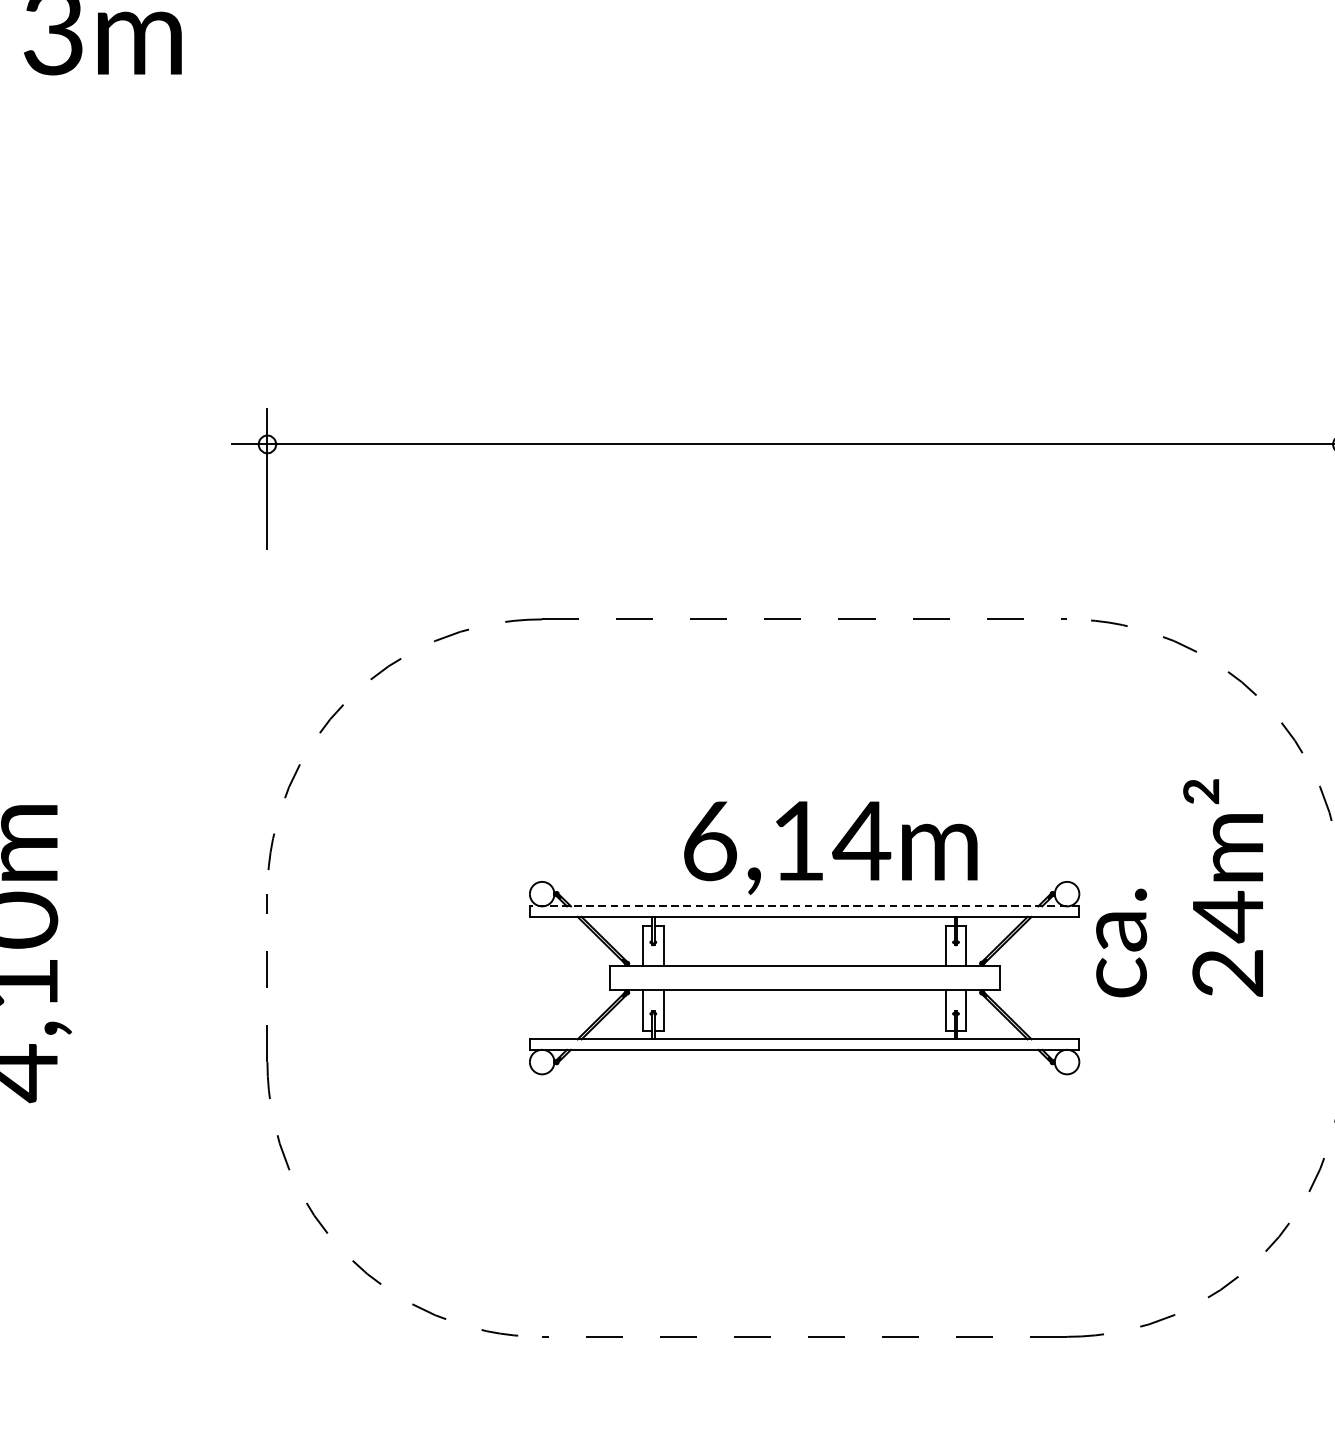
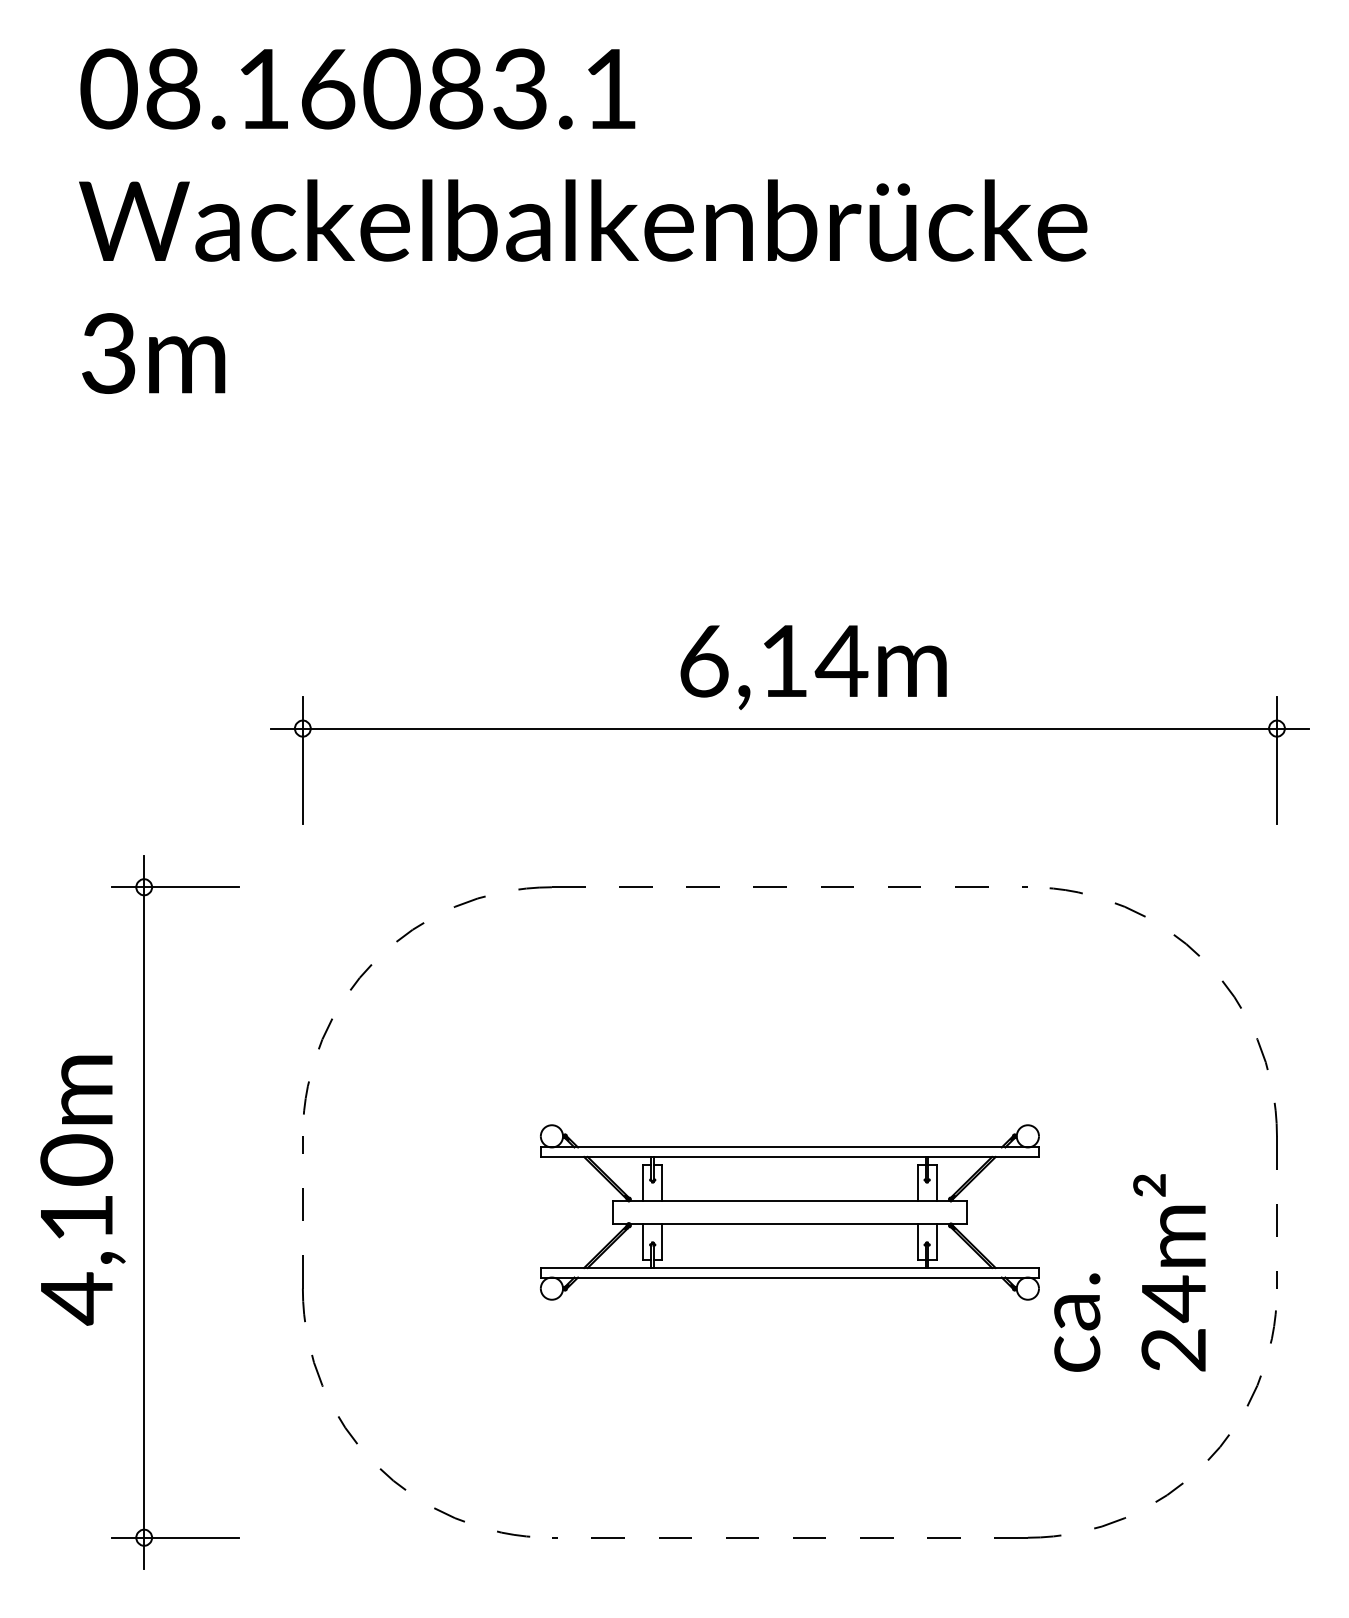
text: (830, 847) -> (813, 667), moved
text: (1179, 887) -> (1129, 1272), moved
line: (804, 906) -> (789, 1147), dashed -> solid
part: (92, 978) -> (144, 1212), added

